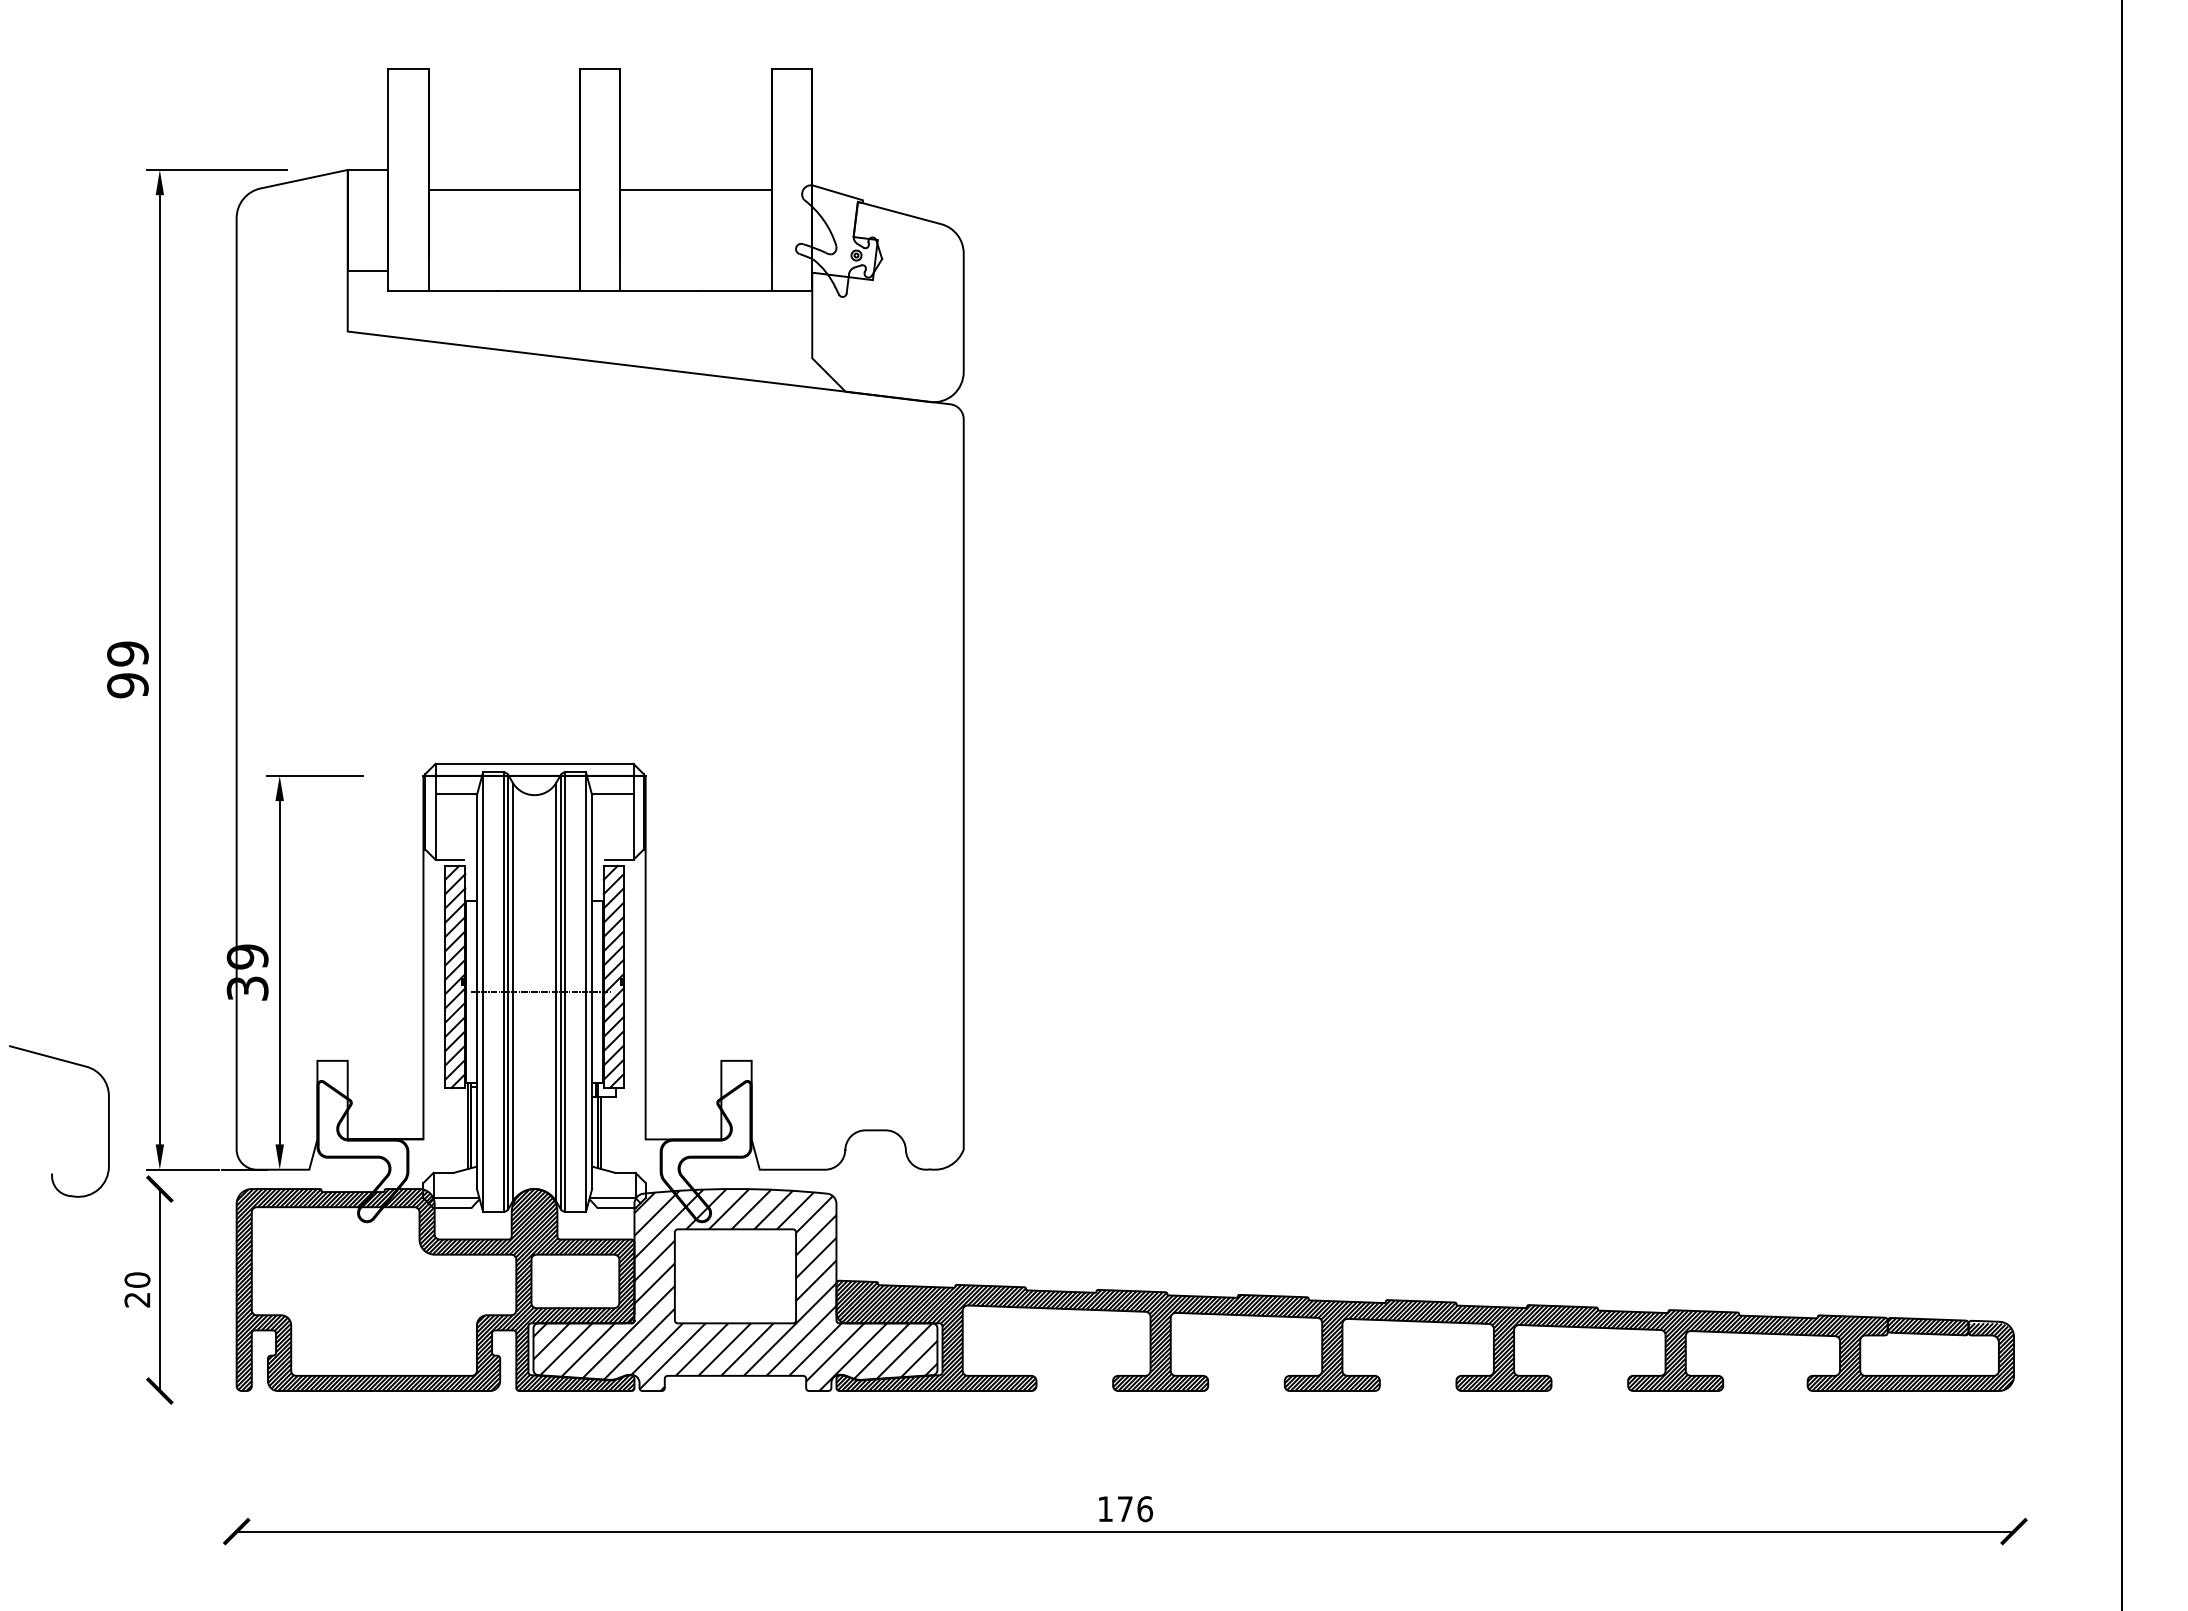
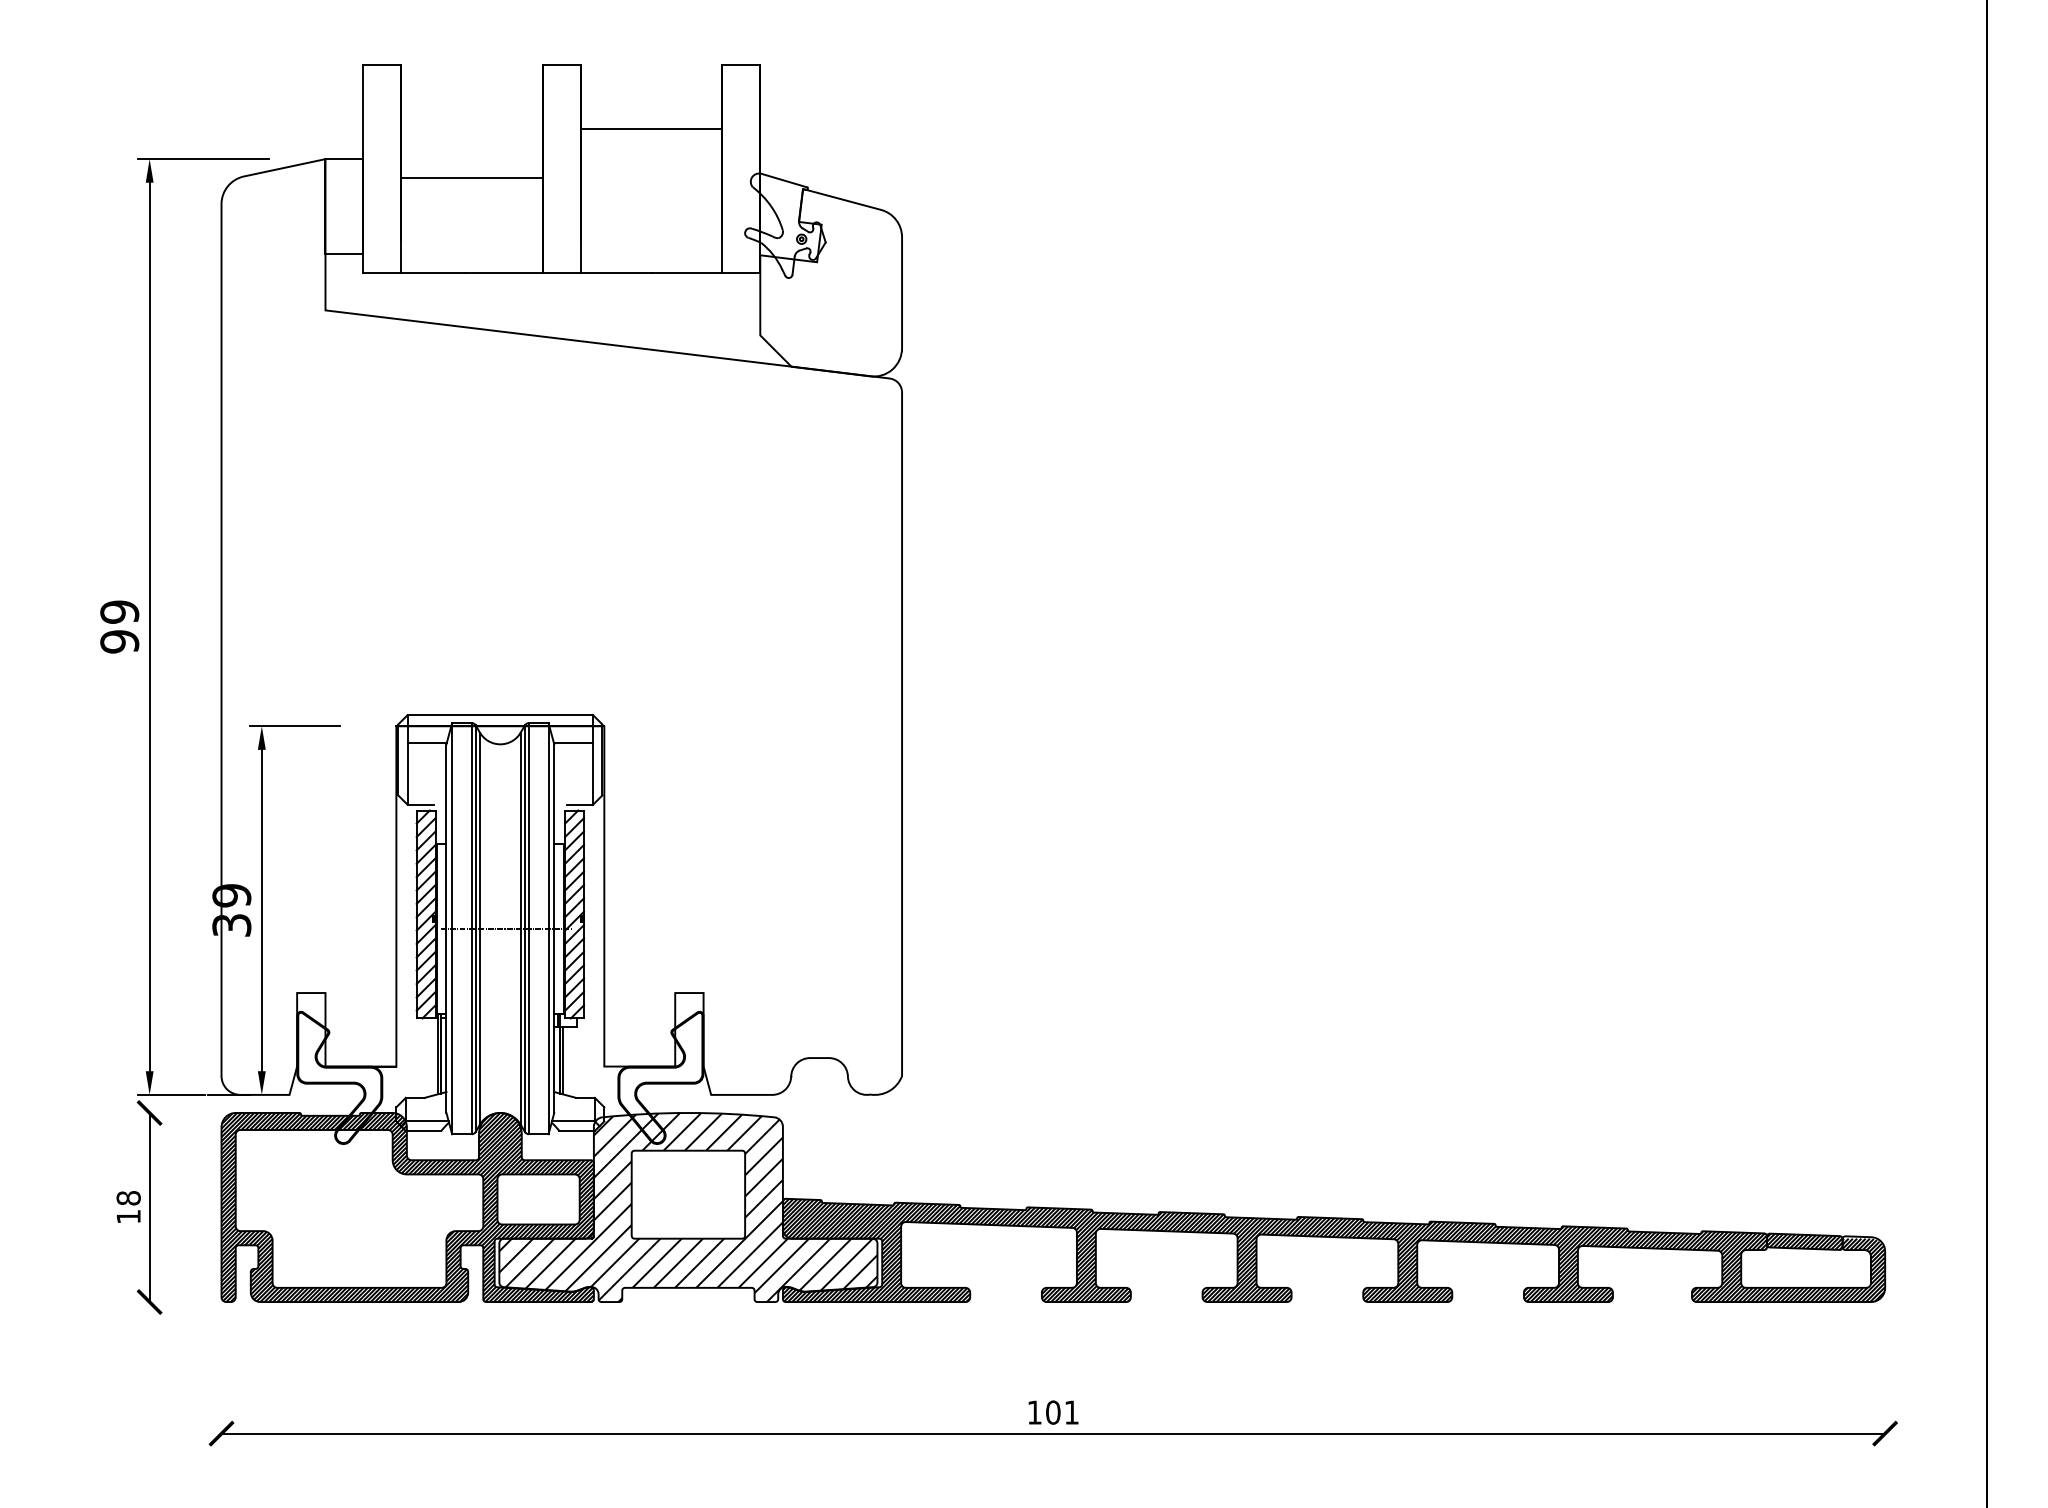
line: (695, 190) -> (651, 129), moved
curve: (108, 1121) -> (101, 1049), removed
text: (137, 1289) -> (128, 1207), 20 -> 18
text: (1135, 1509) -> (1062, 1412), 176 -> 101

